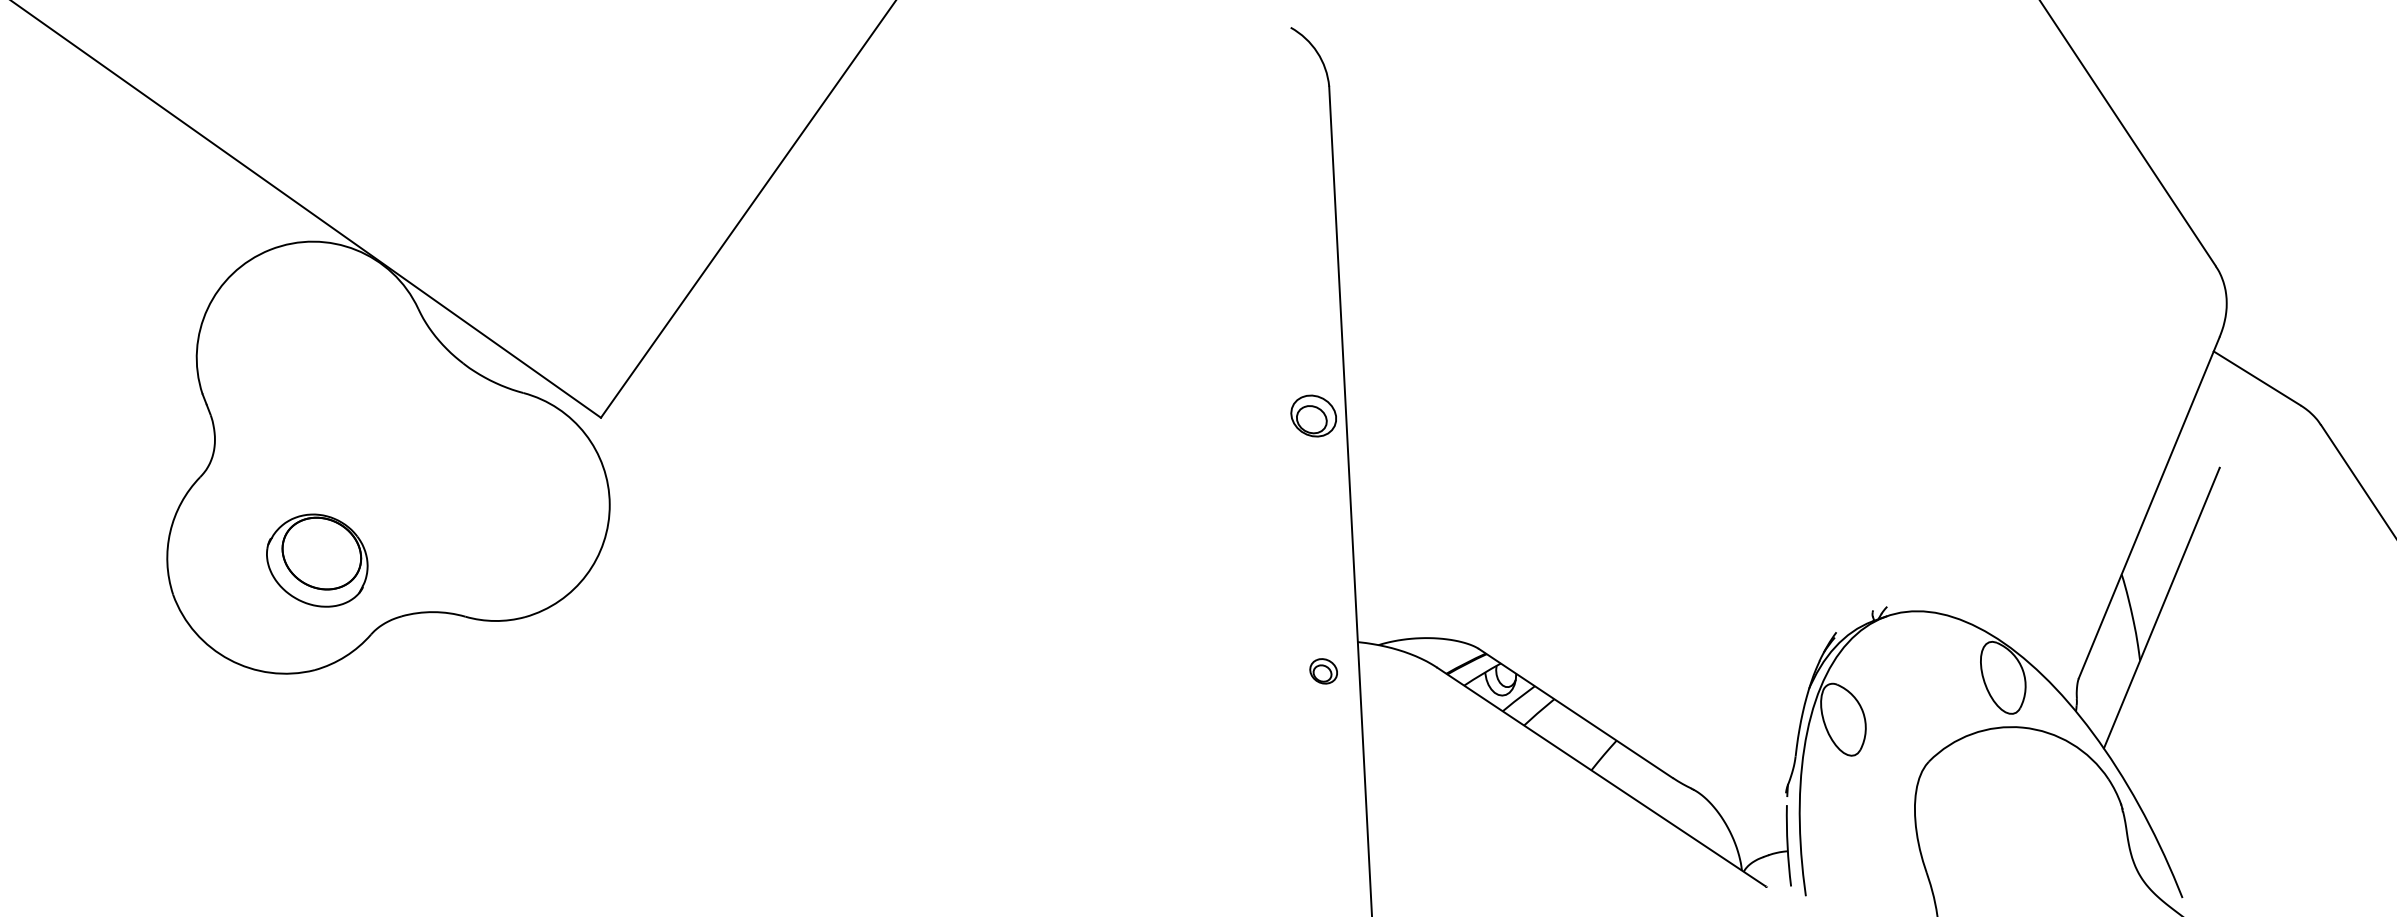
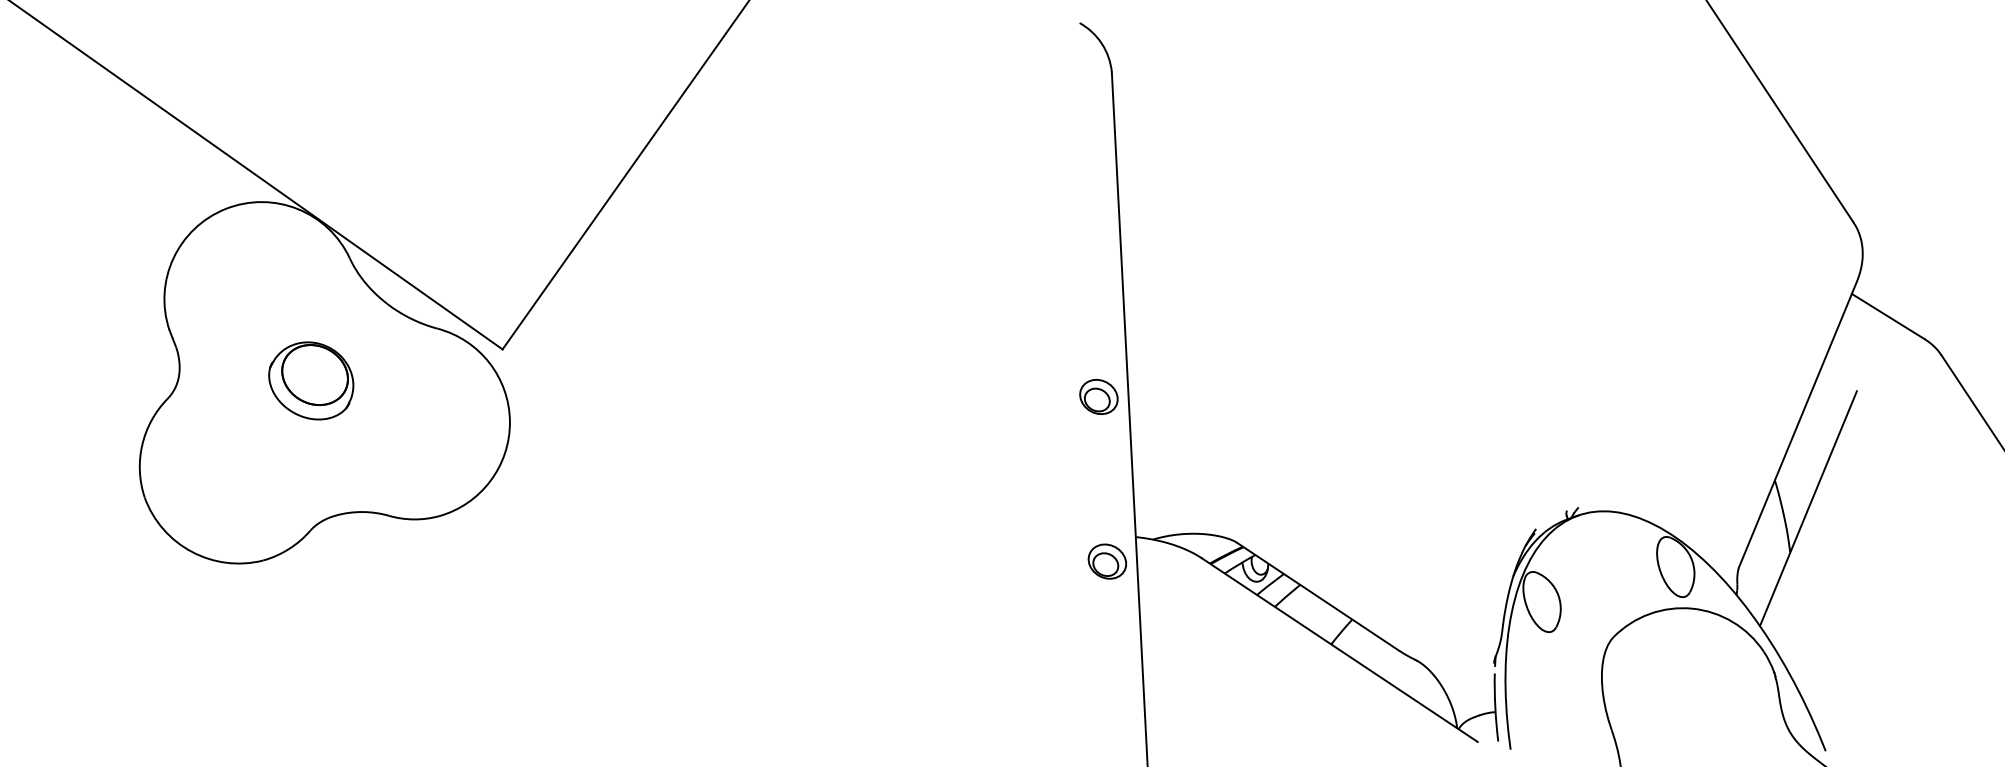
part: (1313, 415) -> (1098, 396), moved
part: (317, 560) -> (311, 380), moved
part: (1322, 671) -> (1106, 561), size x1.67

